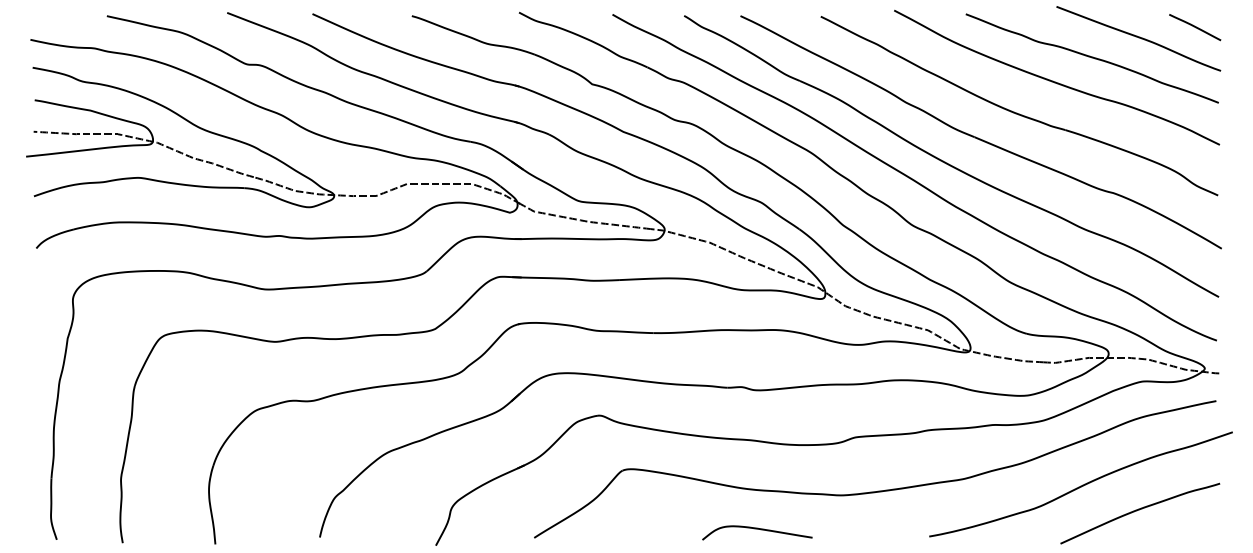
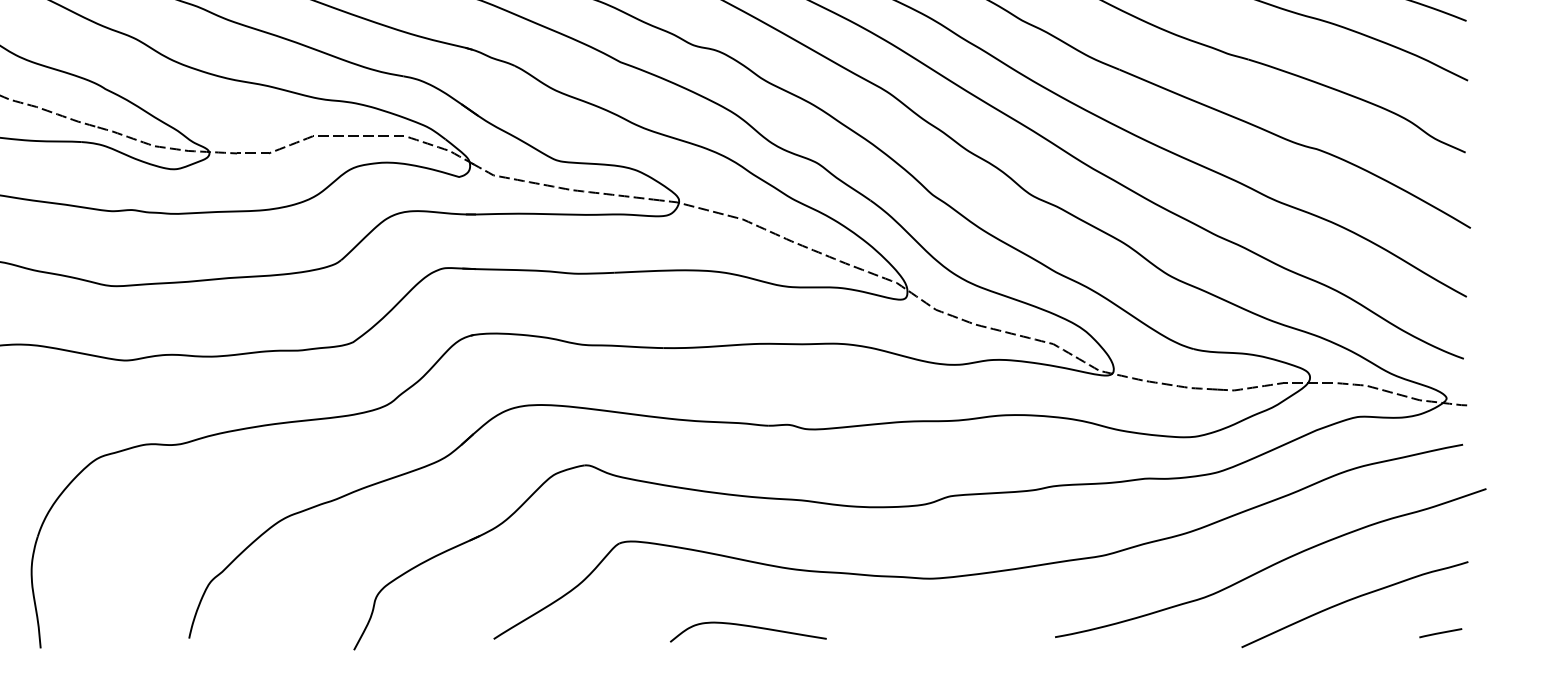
curve: (757, 529) -> (748, 627), moved
line: (1200, 533) -> (1440, 632), added

